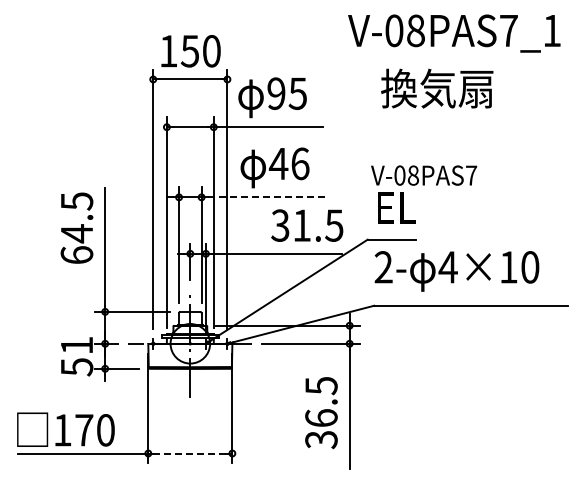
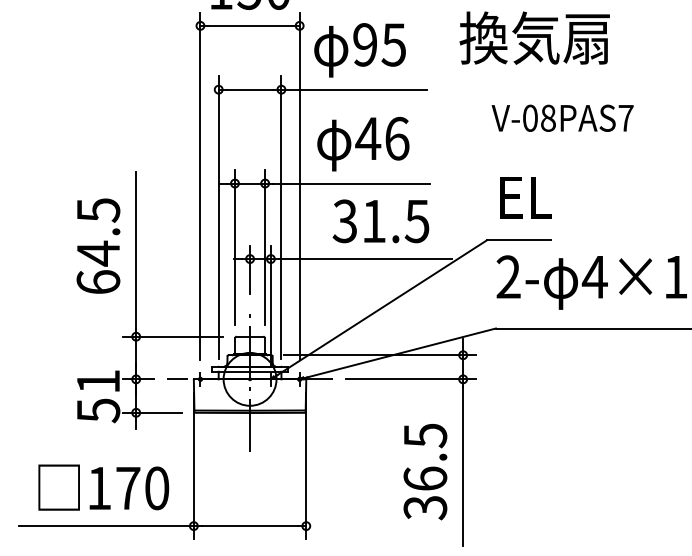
text: (437, 88) -> (535, 37), moved
text: (424, 175) -> (563, 118), moved
line: (266, 197) -> (351, 183), dashed -> solid
text: (307, 225) -> (381, 221), moved
text: (76, 227) -> (97, 245), moved
text: (65, 429) -> (103, 487), moved
line: (189, 453) -> (248, 526), dashed -> solid

